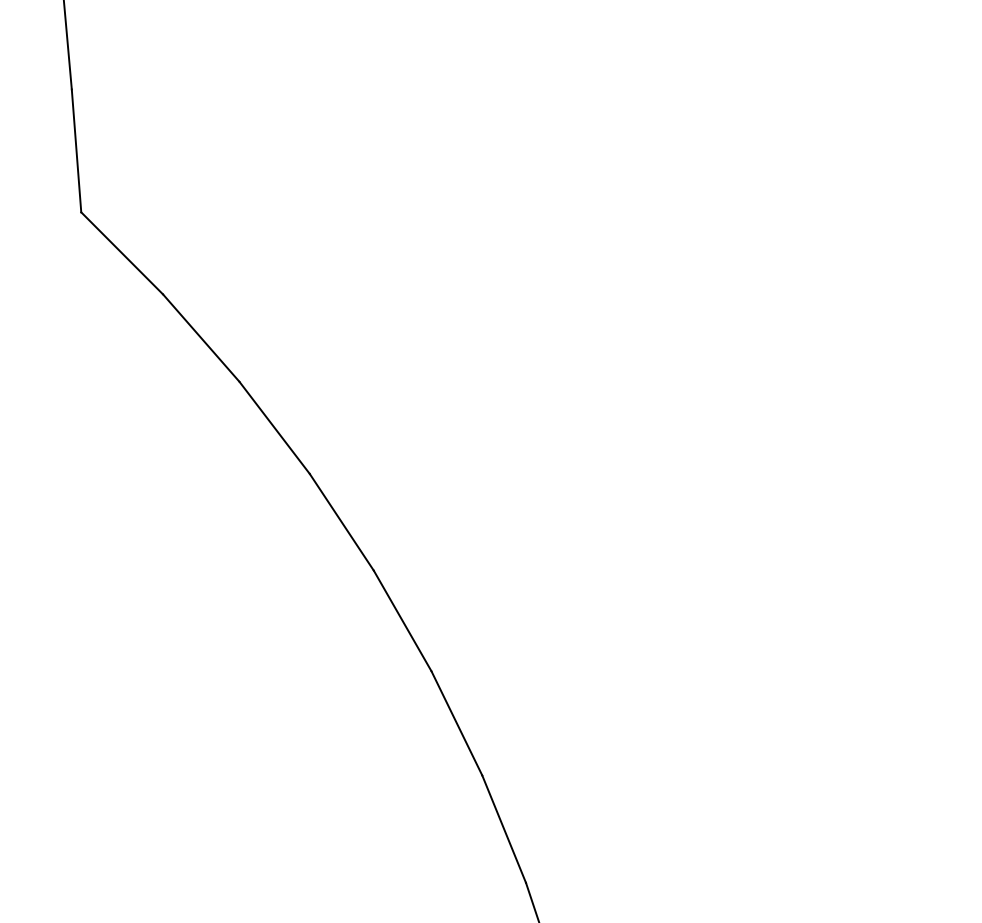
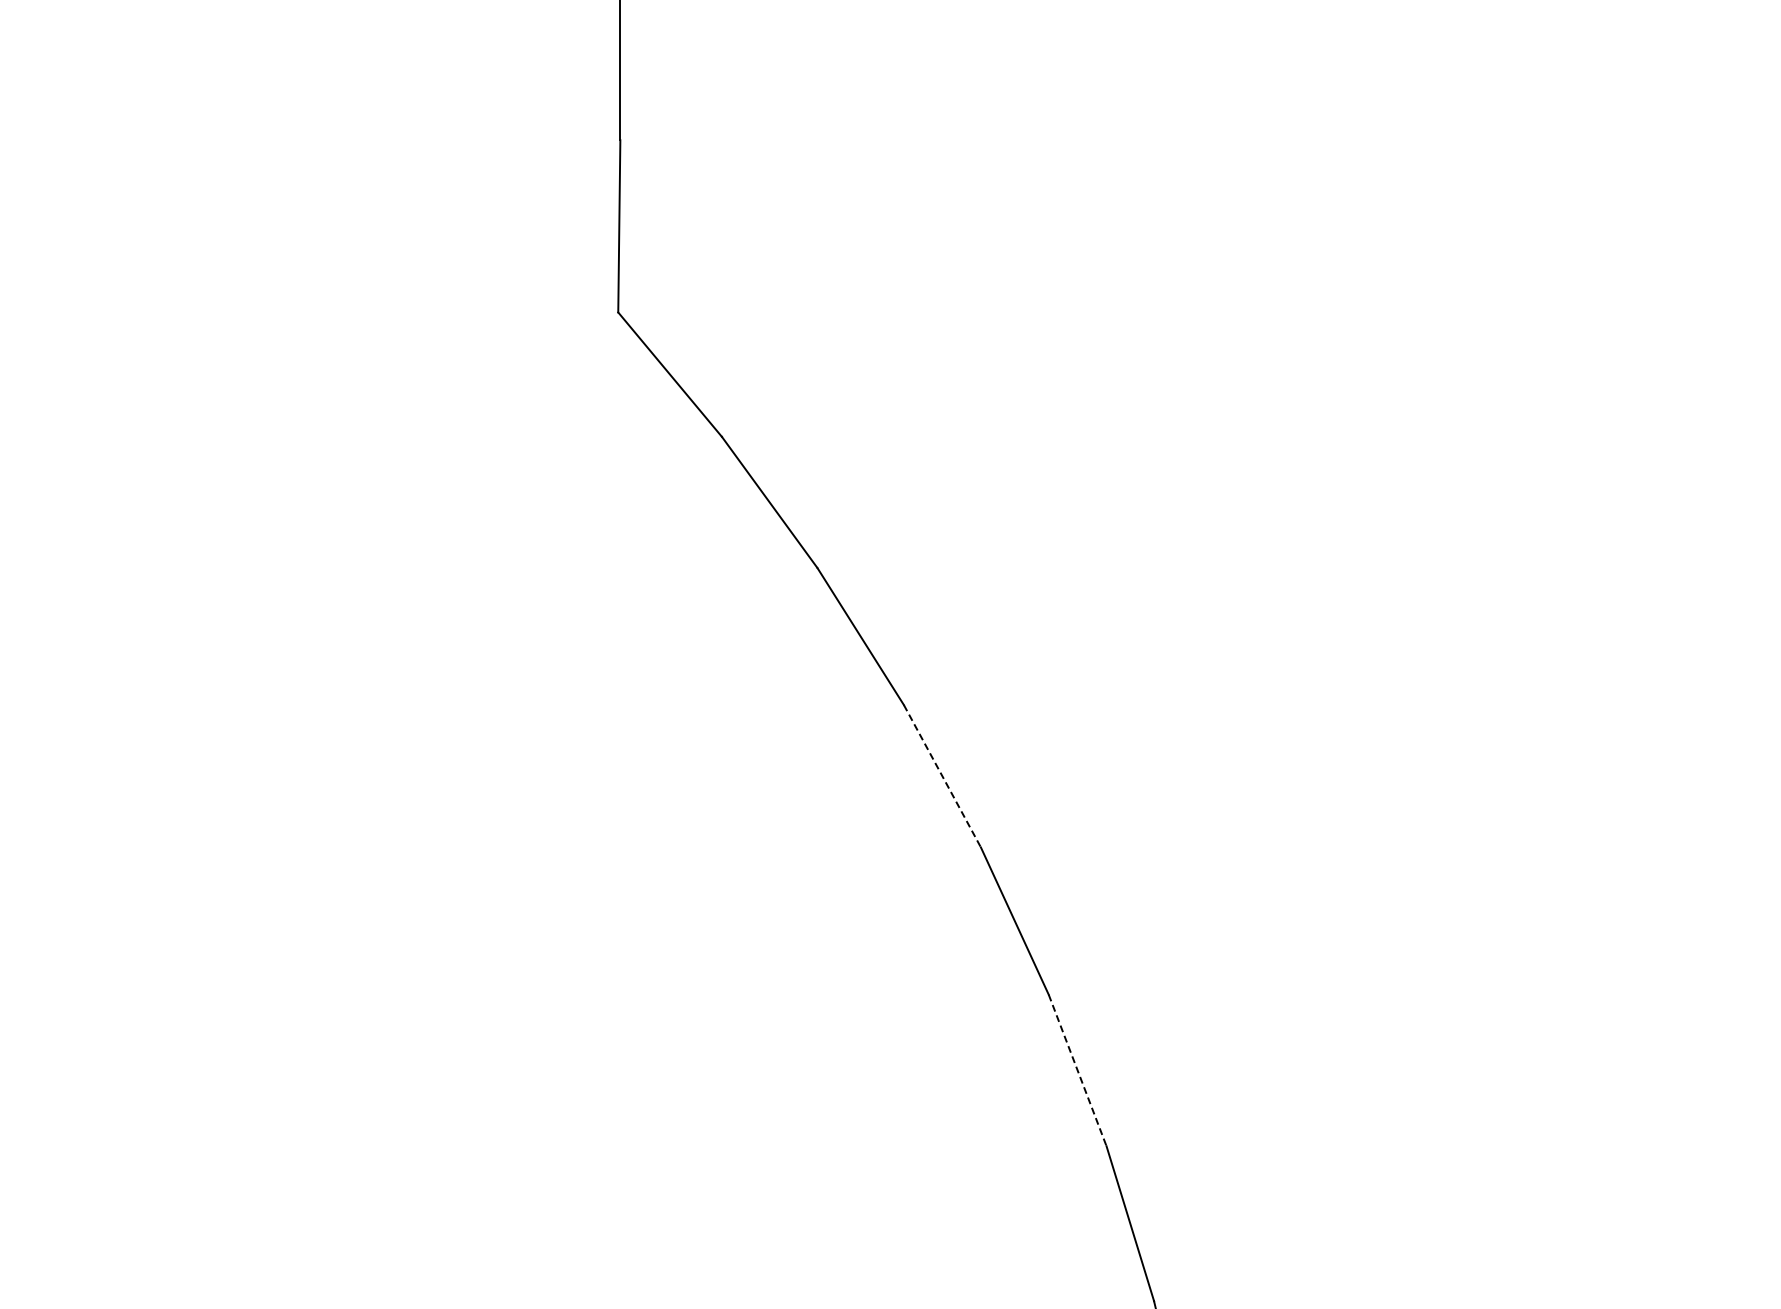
line: (341, 522) -> (942, 776), solid -> dashed
line: (456, 723) -> (1077, 1070), solid -> dashed

